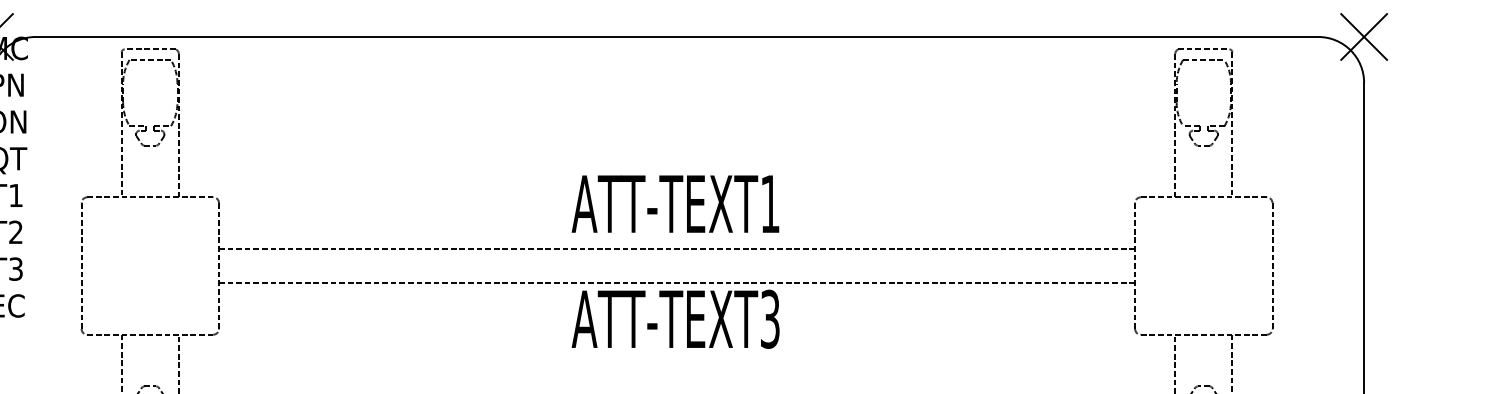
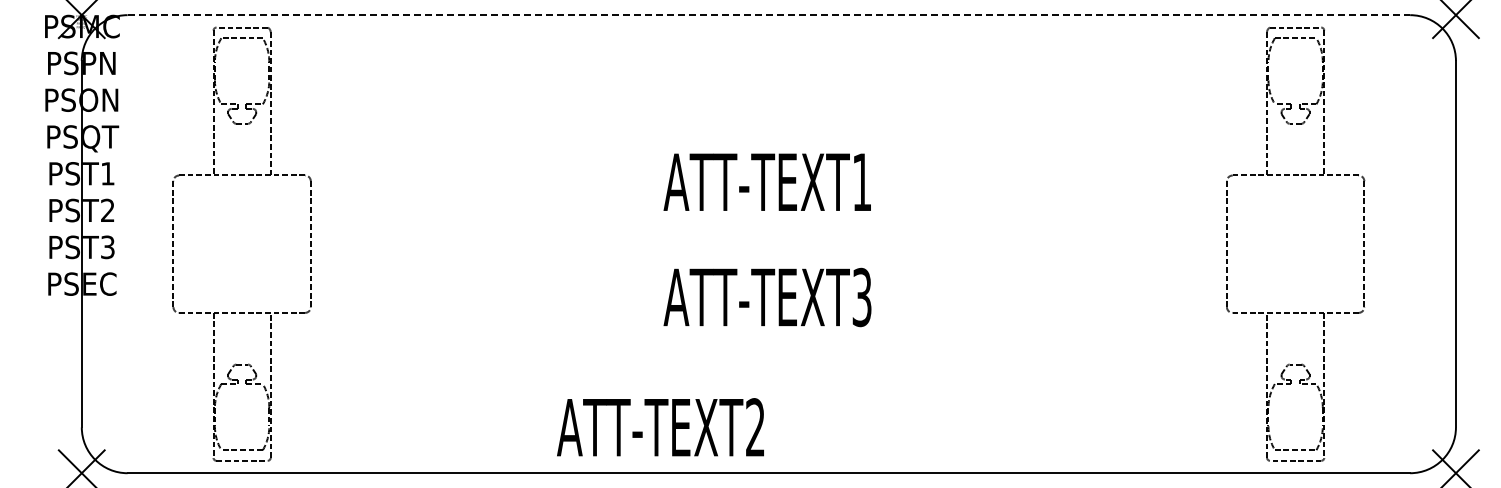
line: (677, 37) -> (769, 15), solid -> dashed
line: (676, 249) -> (768, 227), removed
line: (676, 283) -> (768, 261), removed

